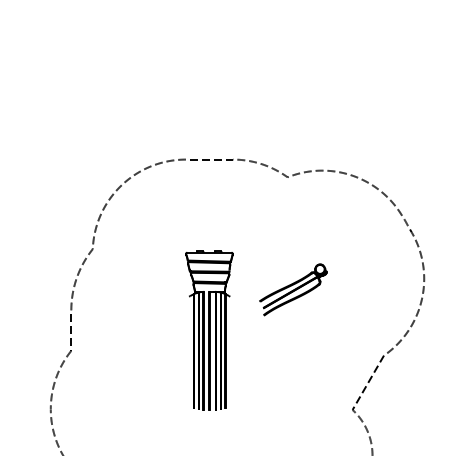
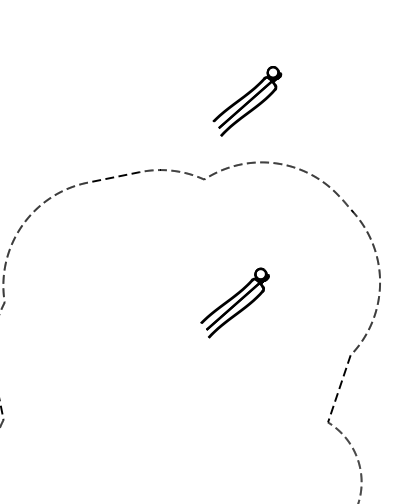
part: (339, 116) -> (248, 100), added
part: (209, 330) -> (151, 366), removed

